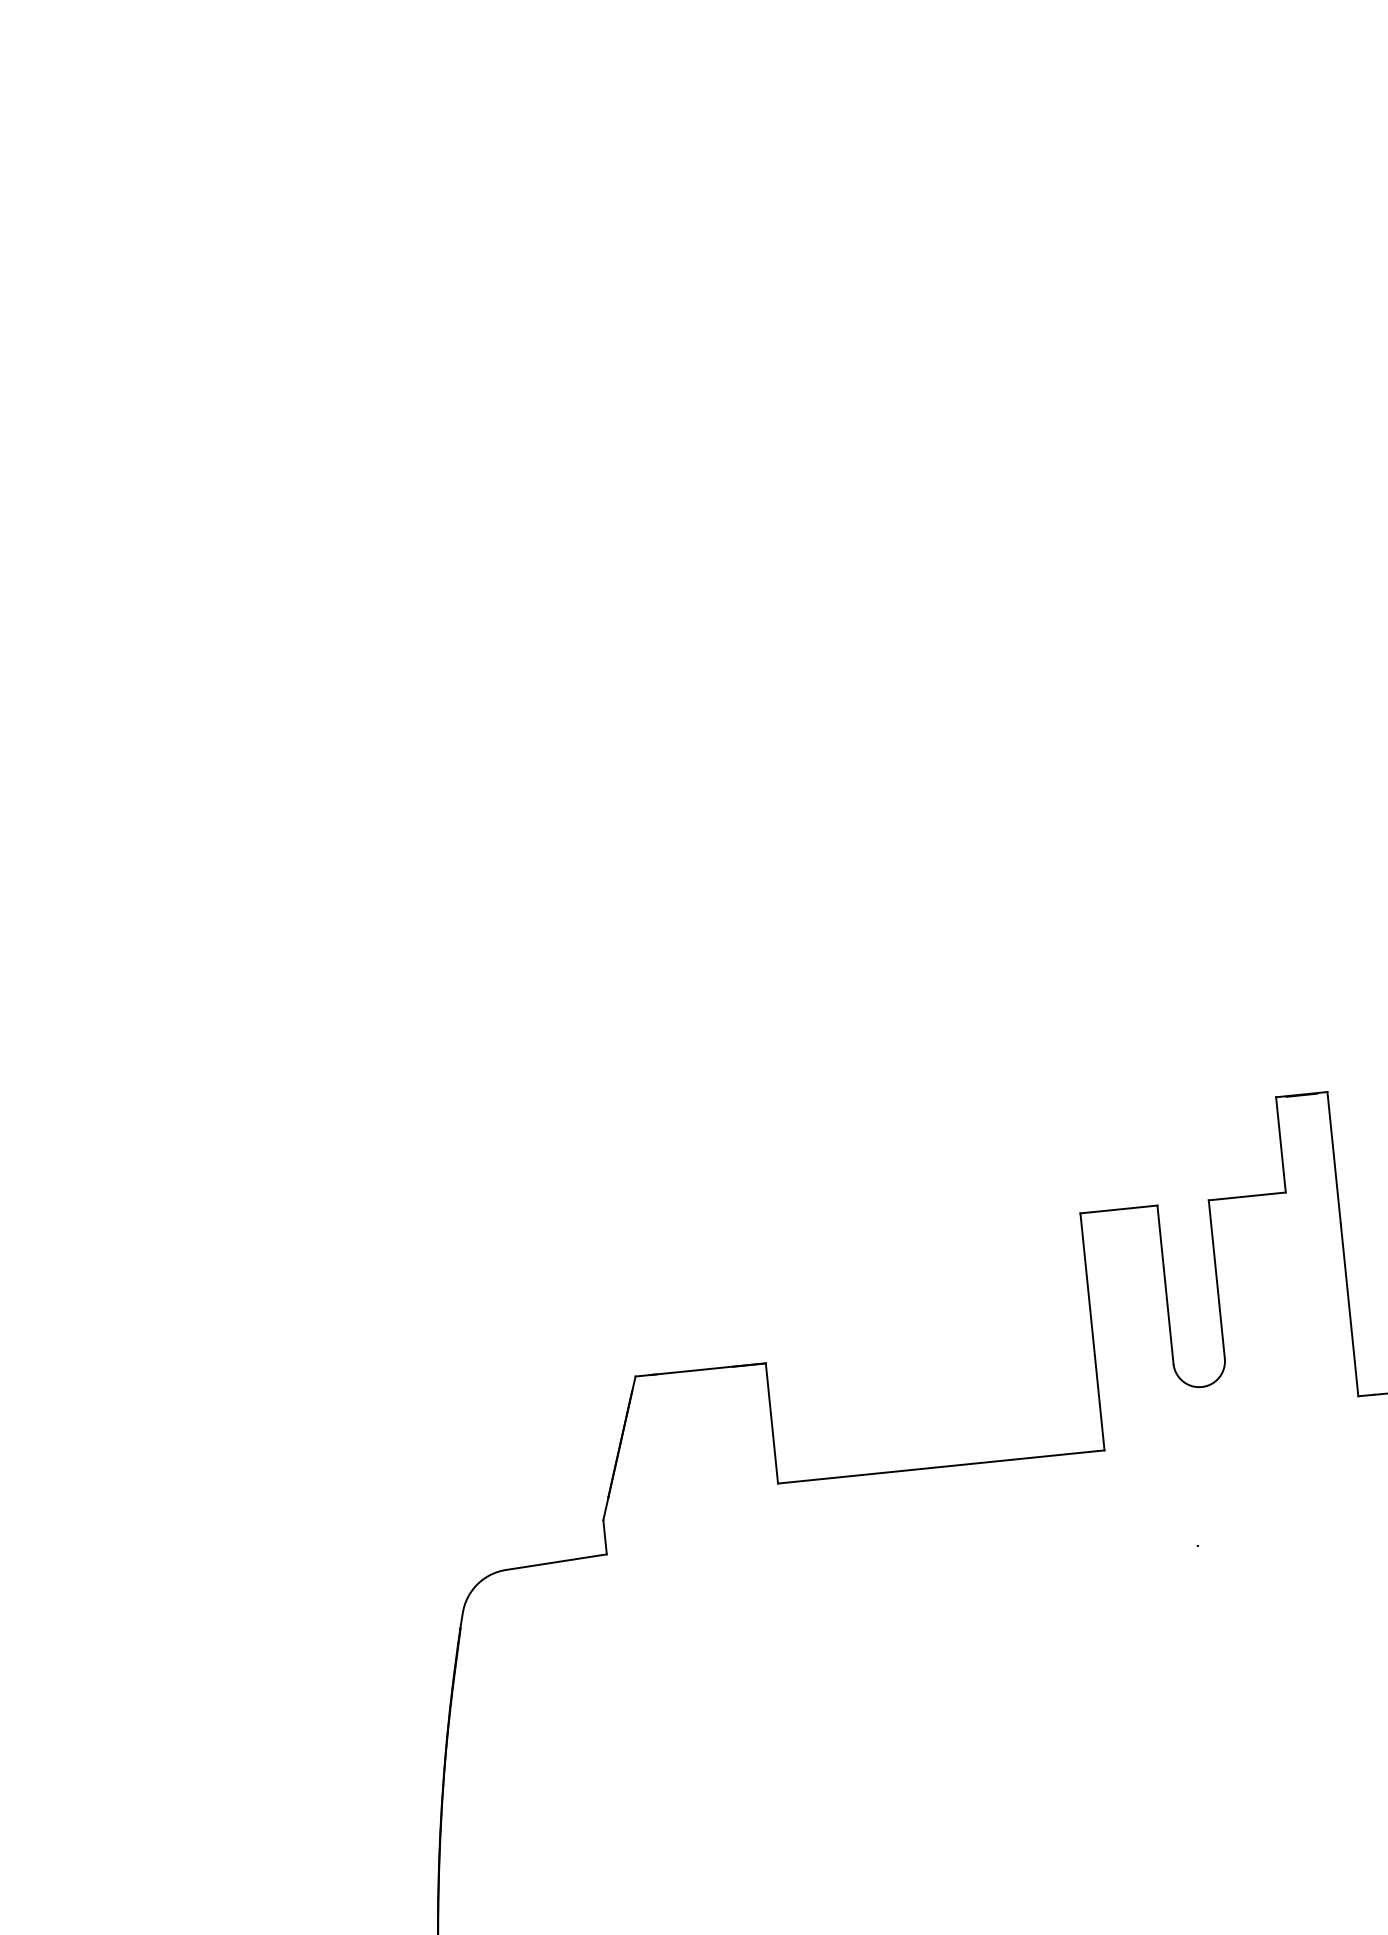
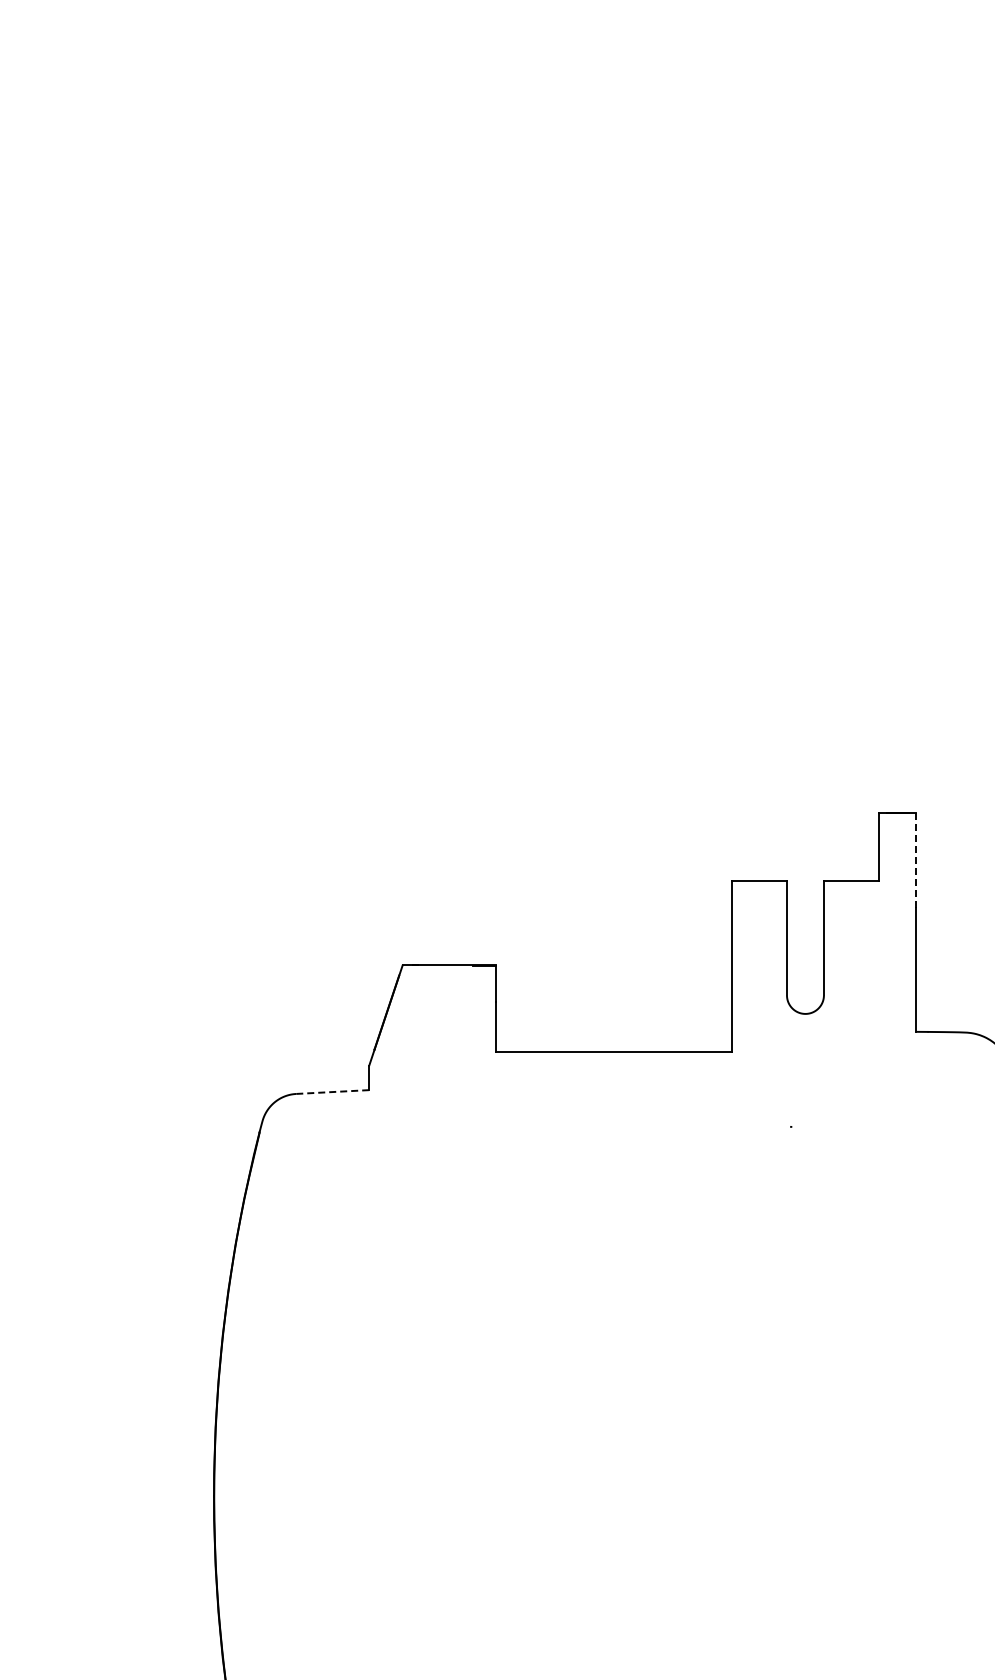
line: (1334, 1158) -> (916, 860), solid -> dashed
line: (556, 1562) -> (332, 1092), solid -> dashed

